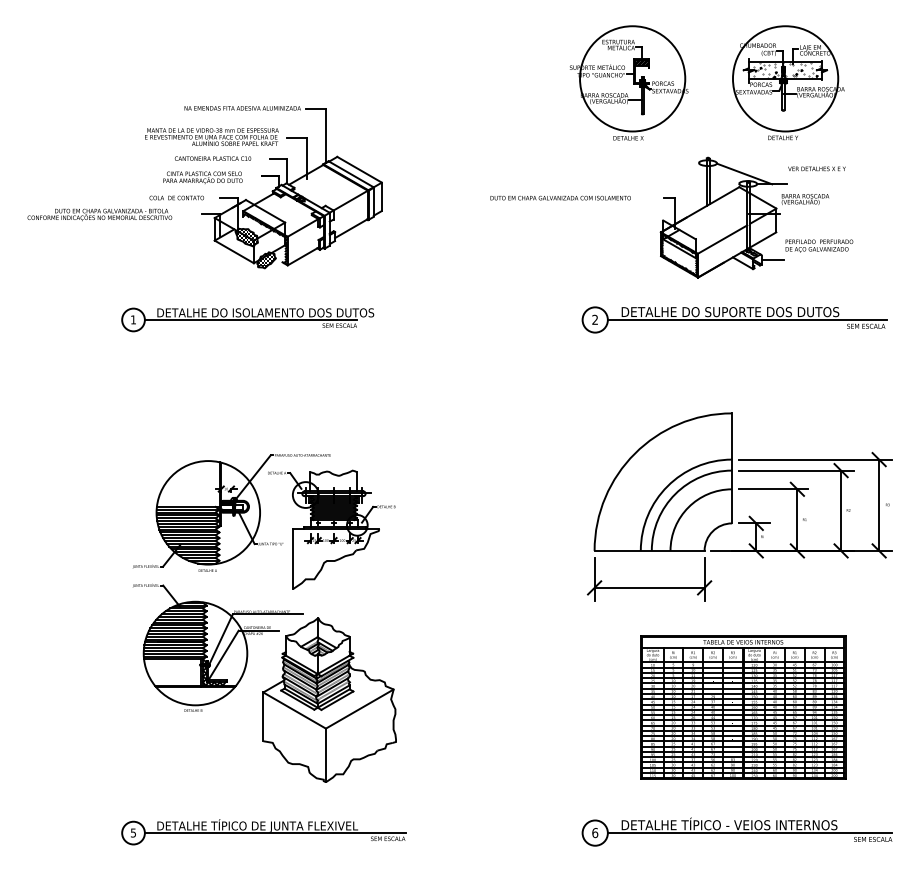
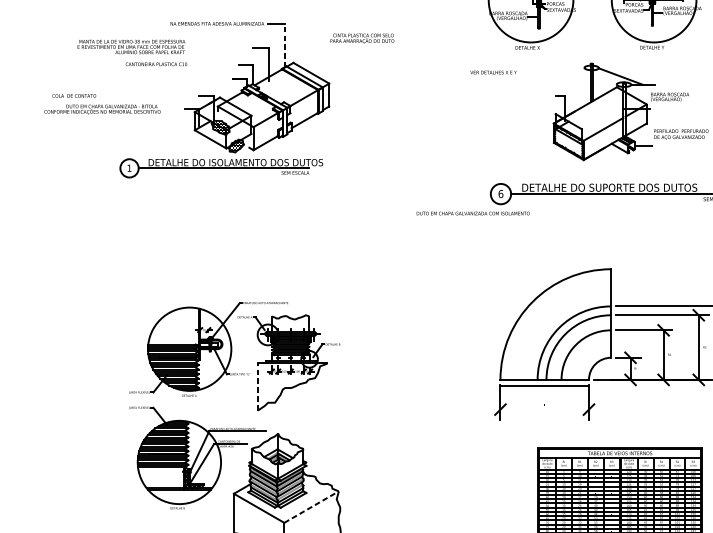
text: (211, 136) -> (131, 46), moved
line: (326, 136) -> (284, 46), solid -> dashed
text: (212, 158) -> (156, 64), moved
text: (816, 168) -> (493, 72), moved
text: (202, 177) -> (362, 38), moved
text: (176, 197) -> (73, 95), moved
text: (560, 197) -> (473, 213), moved
hatch: (265, 237) -> (235, 127), removed
part: (247, 319) -> (221, 167), moved
text: (595, 319) -> (501, 193), 2 -> 6
line: (293, 559) -> (258, 386), solid -> dashed
line: (649, 587) -> (544, 385), moved
line: (360, 708) -> (312, 506), solid -> dashed

